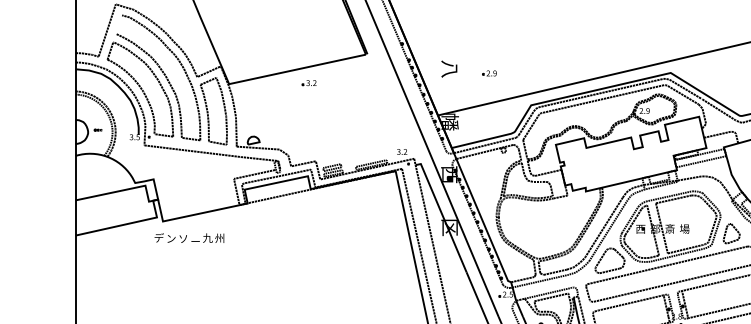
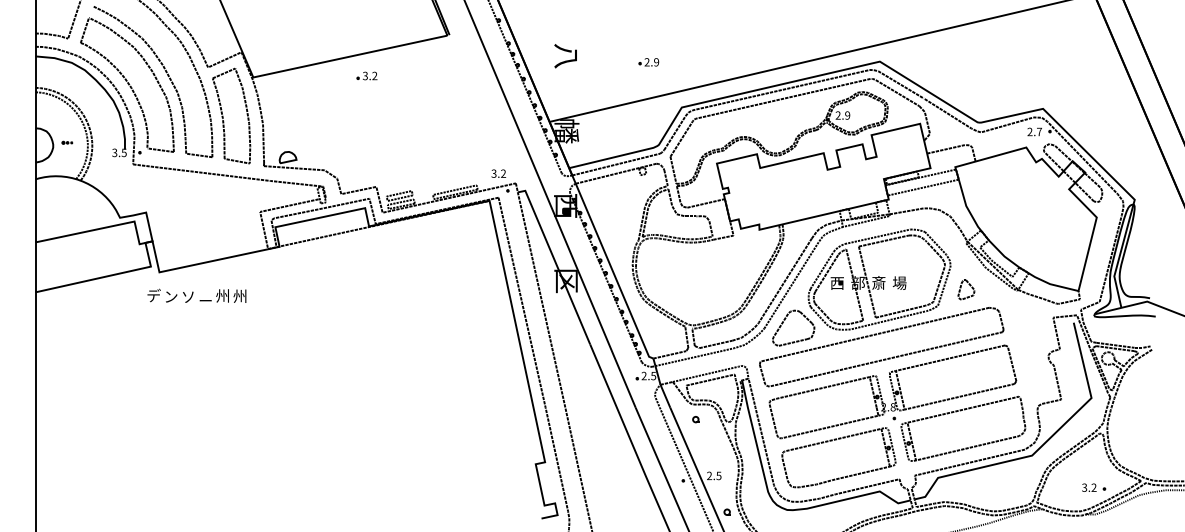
part: (489, 73) -> (648, 62), moved
part: (731, 233) -> (966, 289), size x0.7
text: (208, 237) -> (223, 295), 九 -> 州

